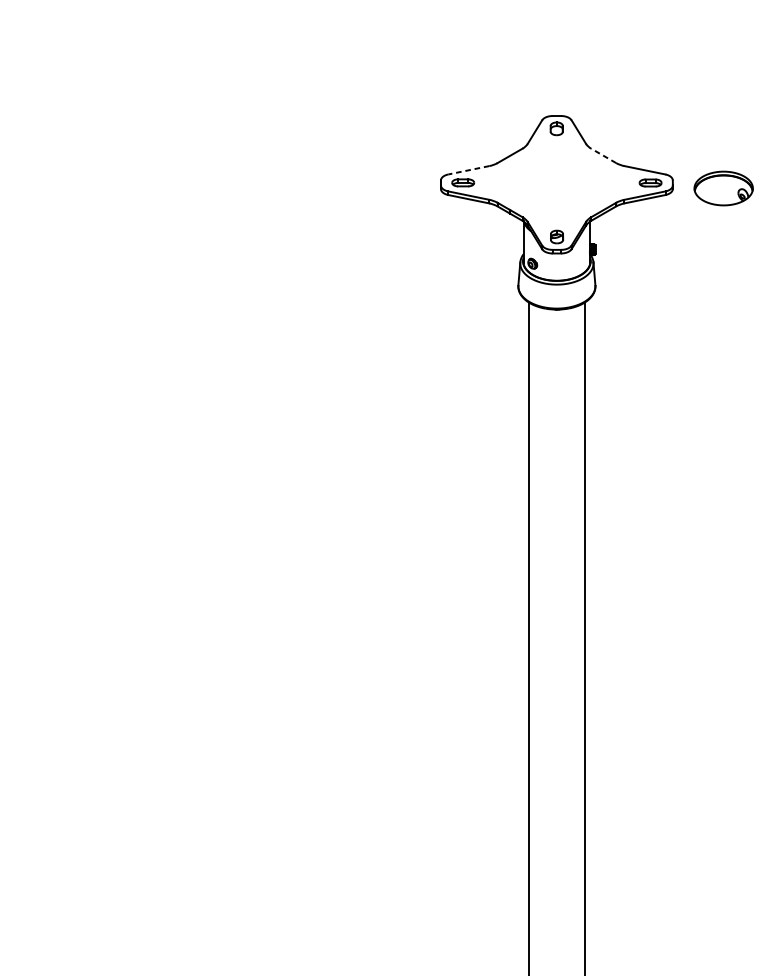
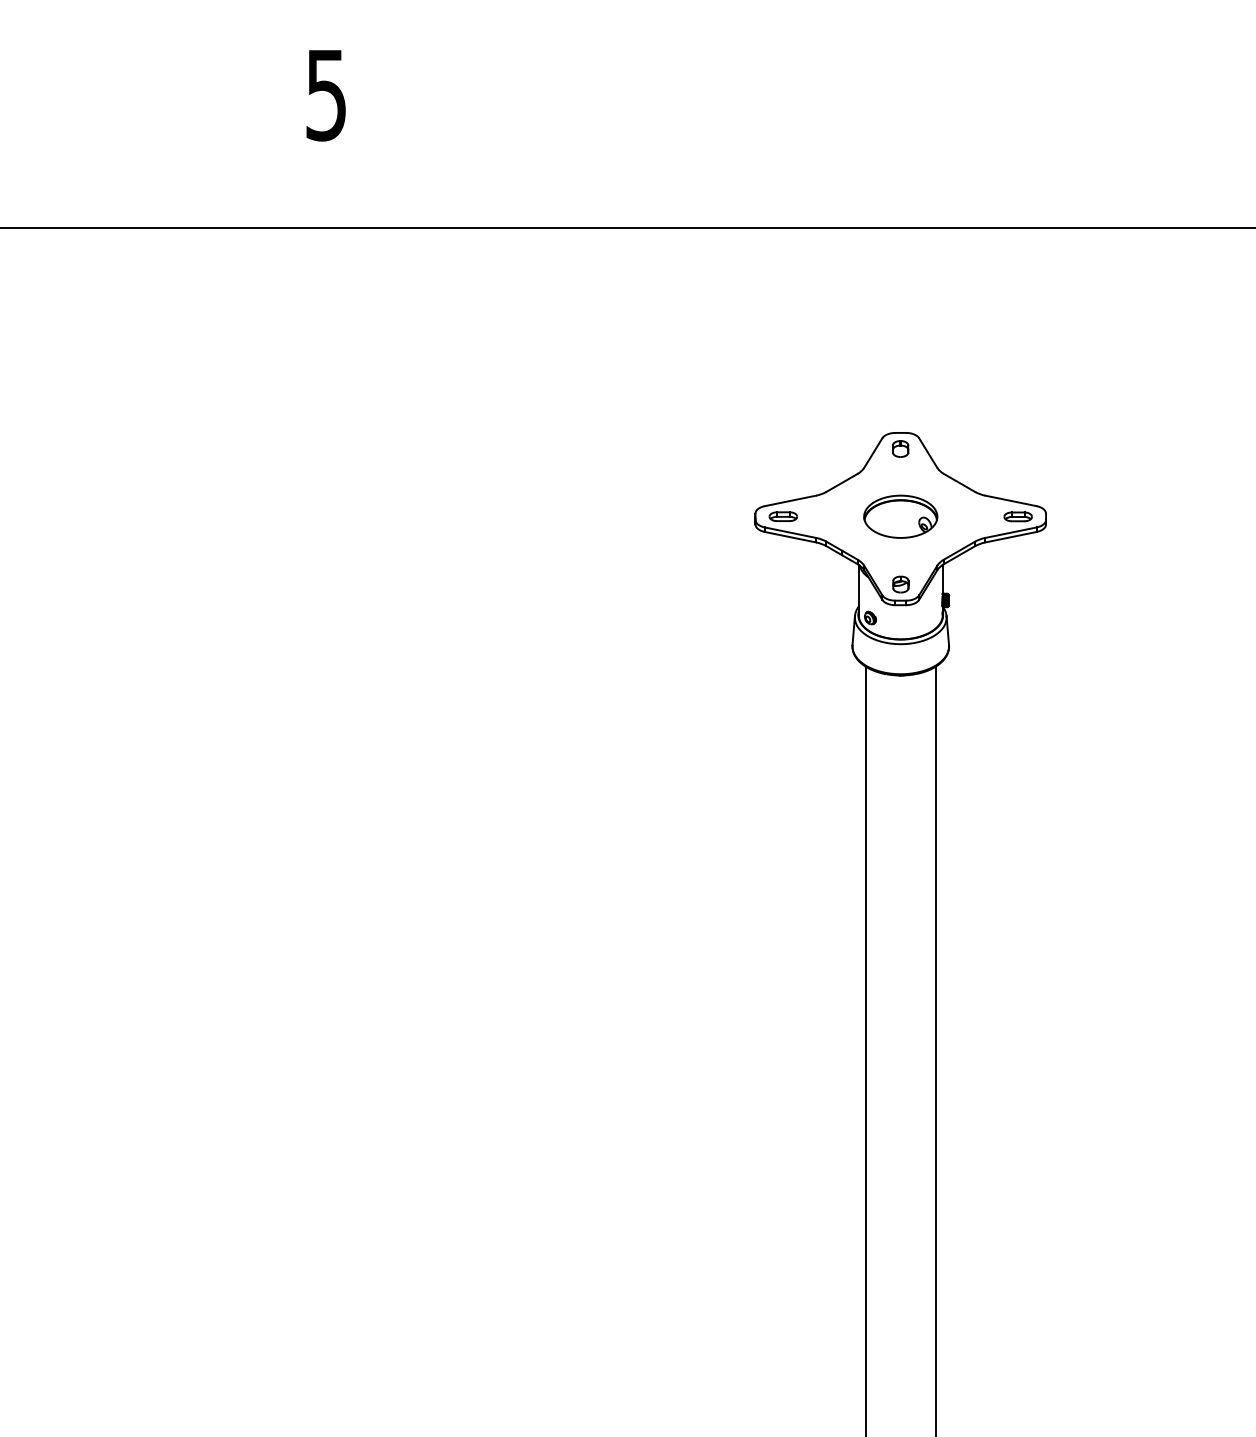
line: (603, 155) -> (959, 482), dashed -> solid
line: (468, 170) -> (789, 501), dashed -> solid
part: (723, 188) -> (900, 516), moved

